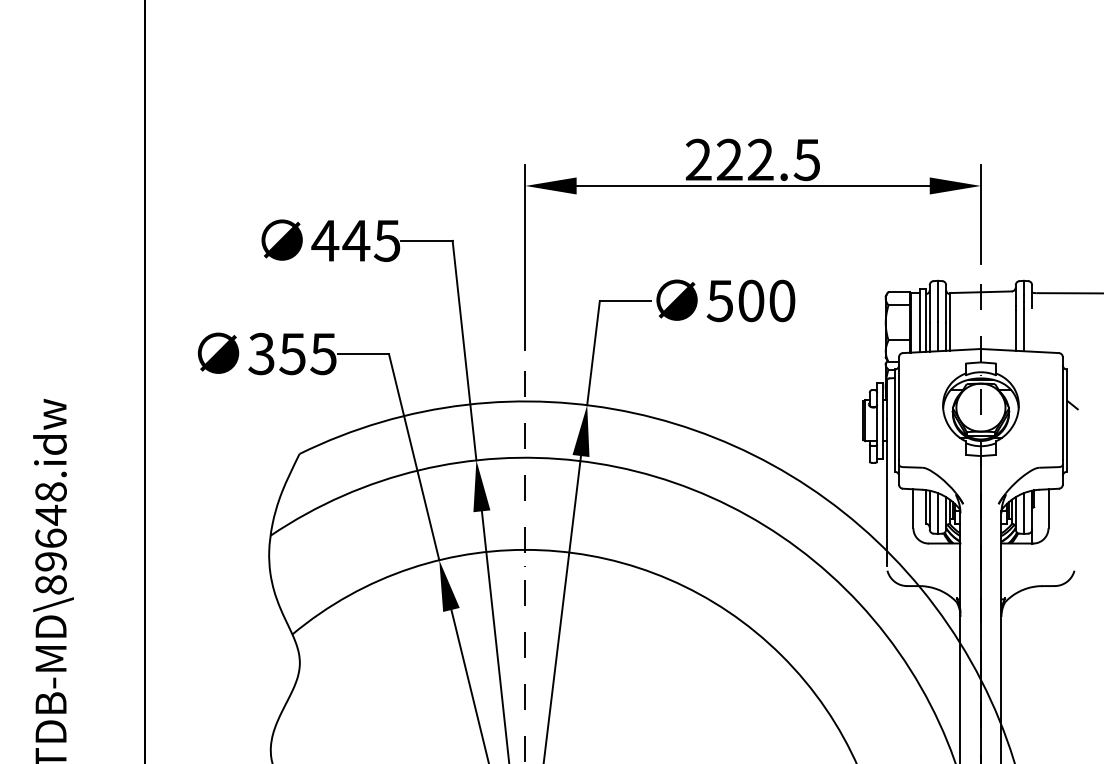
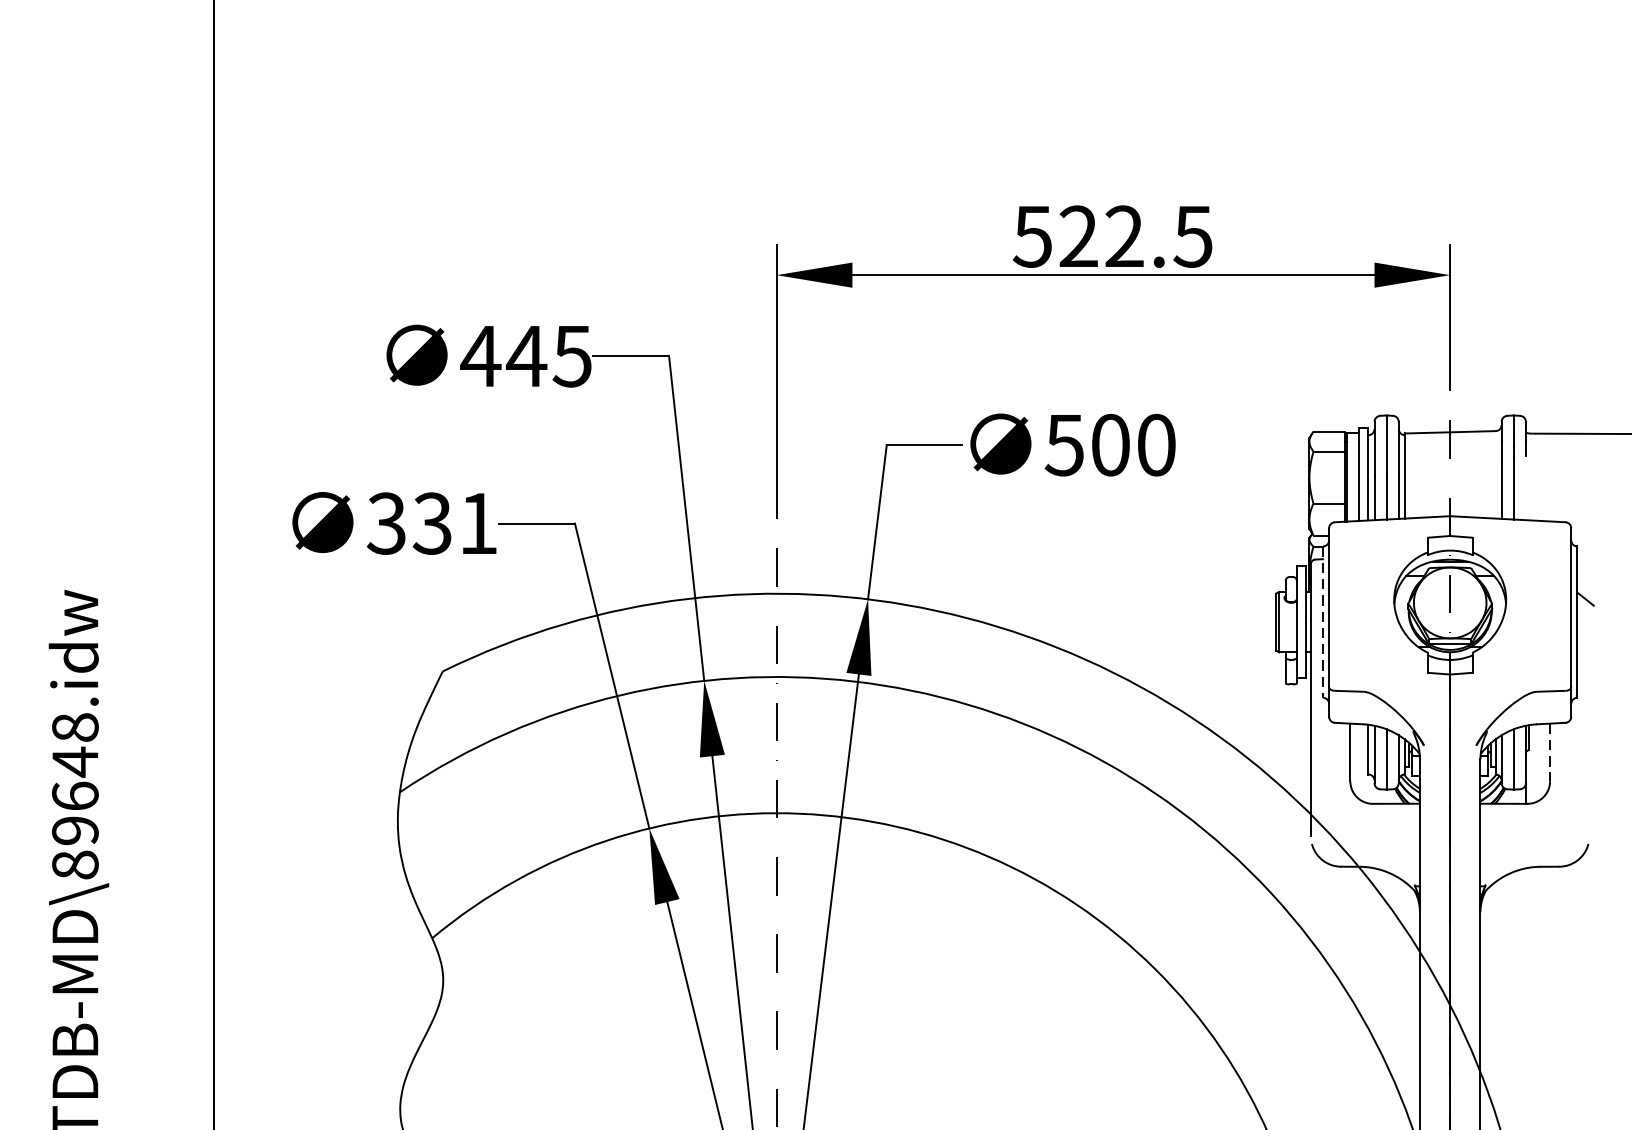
text: (698, 159) -> (1032, 236), 222.5 -> 522.5
text: (307, 353) -> (454, 522), 355 -> 331
line: (894, 421) -> (1322, 623), solid -> dashed
line: (1048, 509) -> (1550, 753), solid -> dashed

